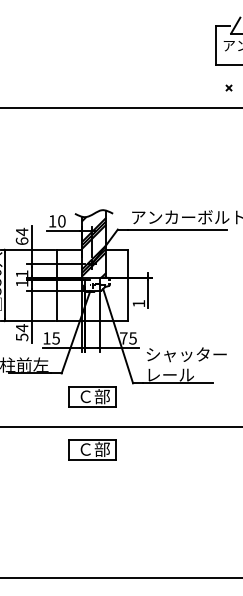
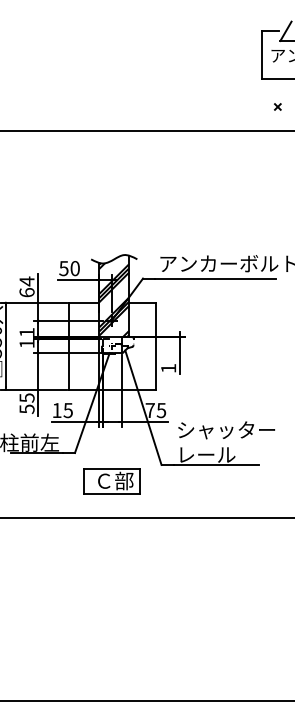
text: (52, 221) -> (63, 268), 10 -> 50
text: (21, 328) -> (26, 398), 54 -> 55
part: (91, 449) -> (111, 545), removed

